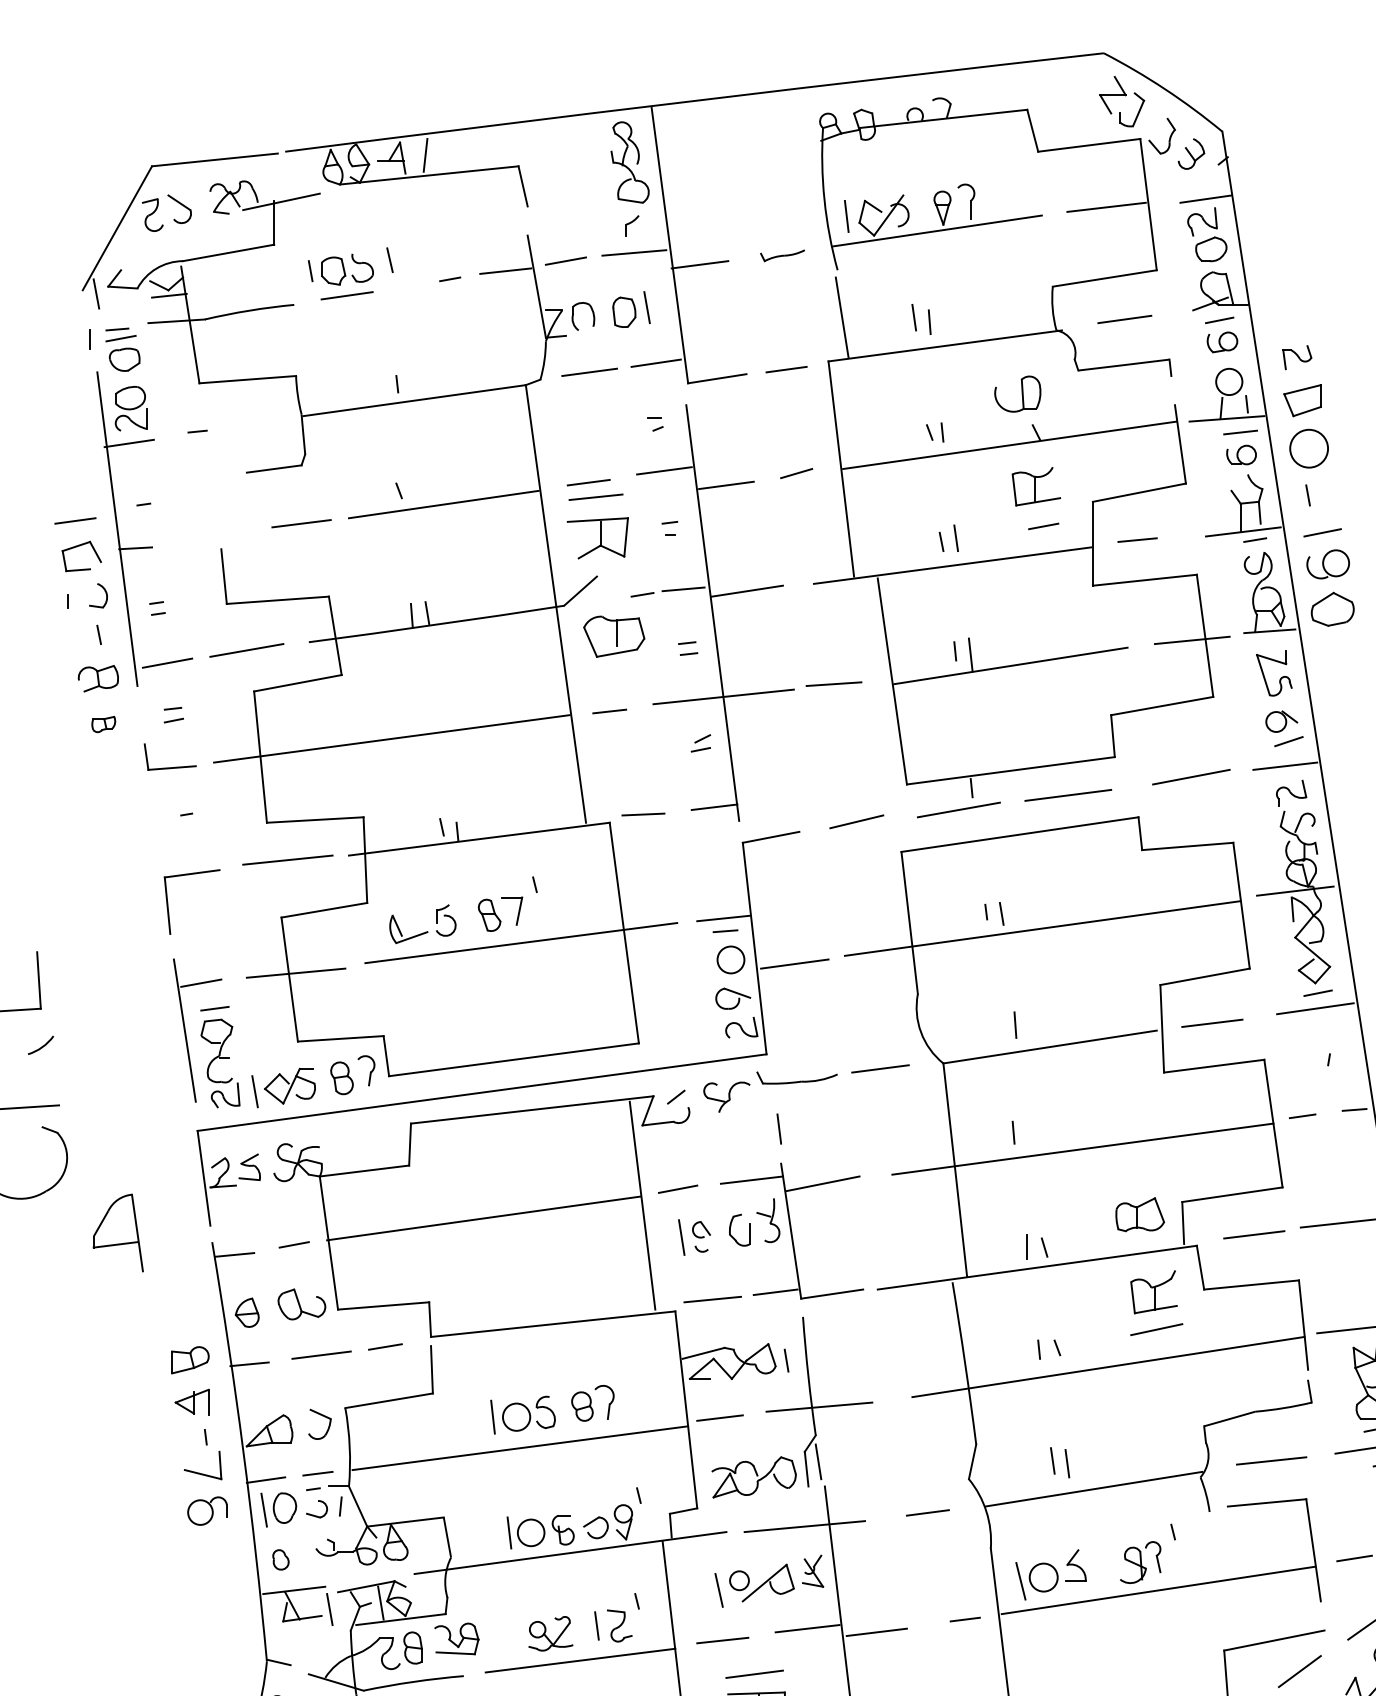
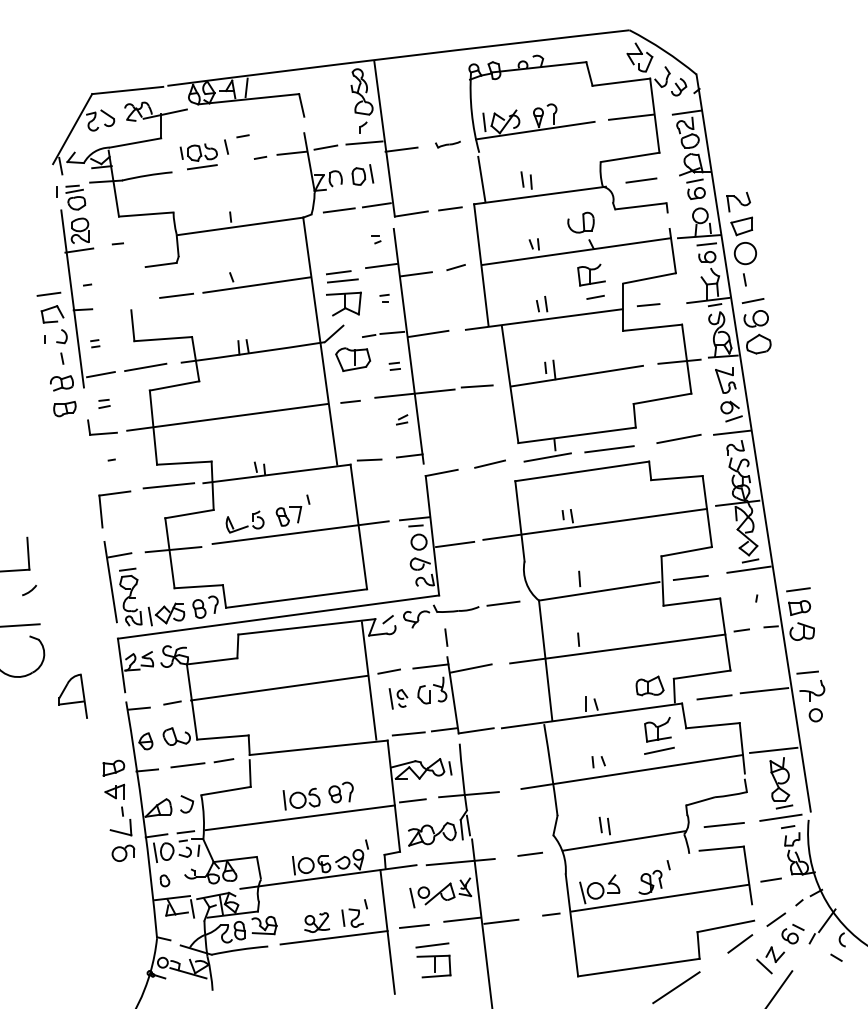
line: (418, 241) -> (242, 136), added
part: (1296, 356) -> (738, 201), size x1.43
part: (102, 724) -> (64, 409), size x1.67

